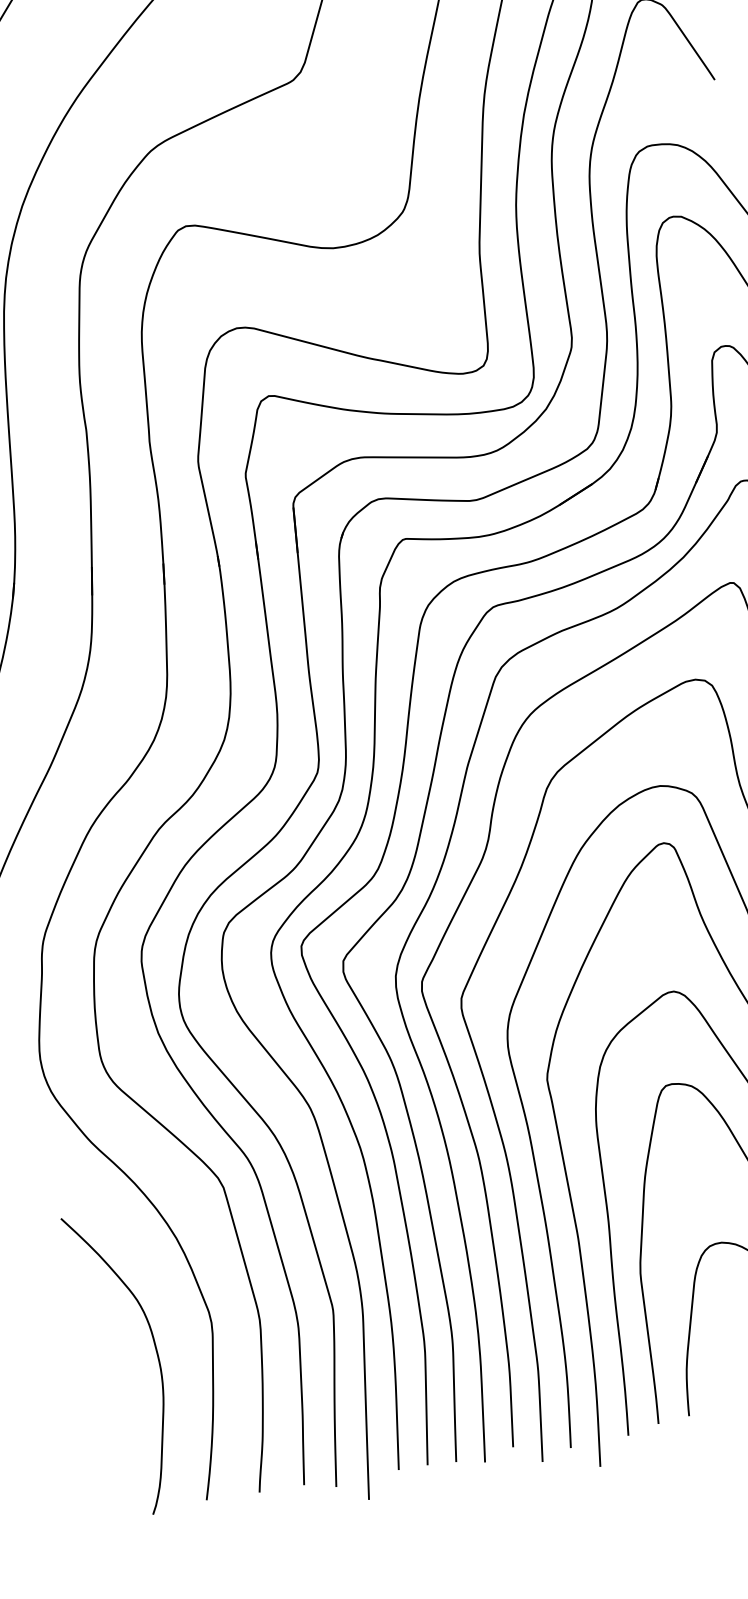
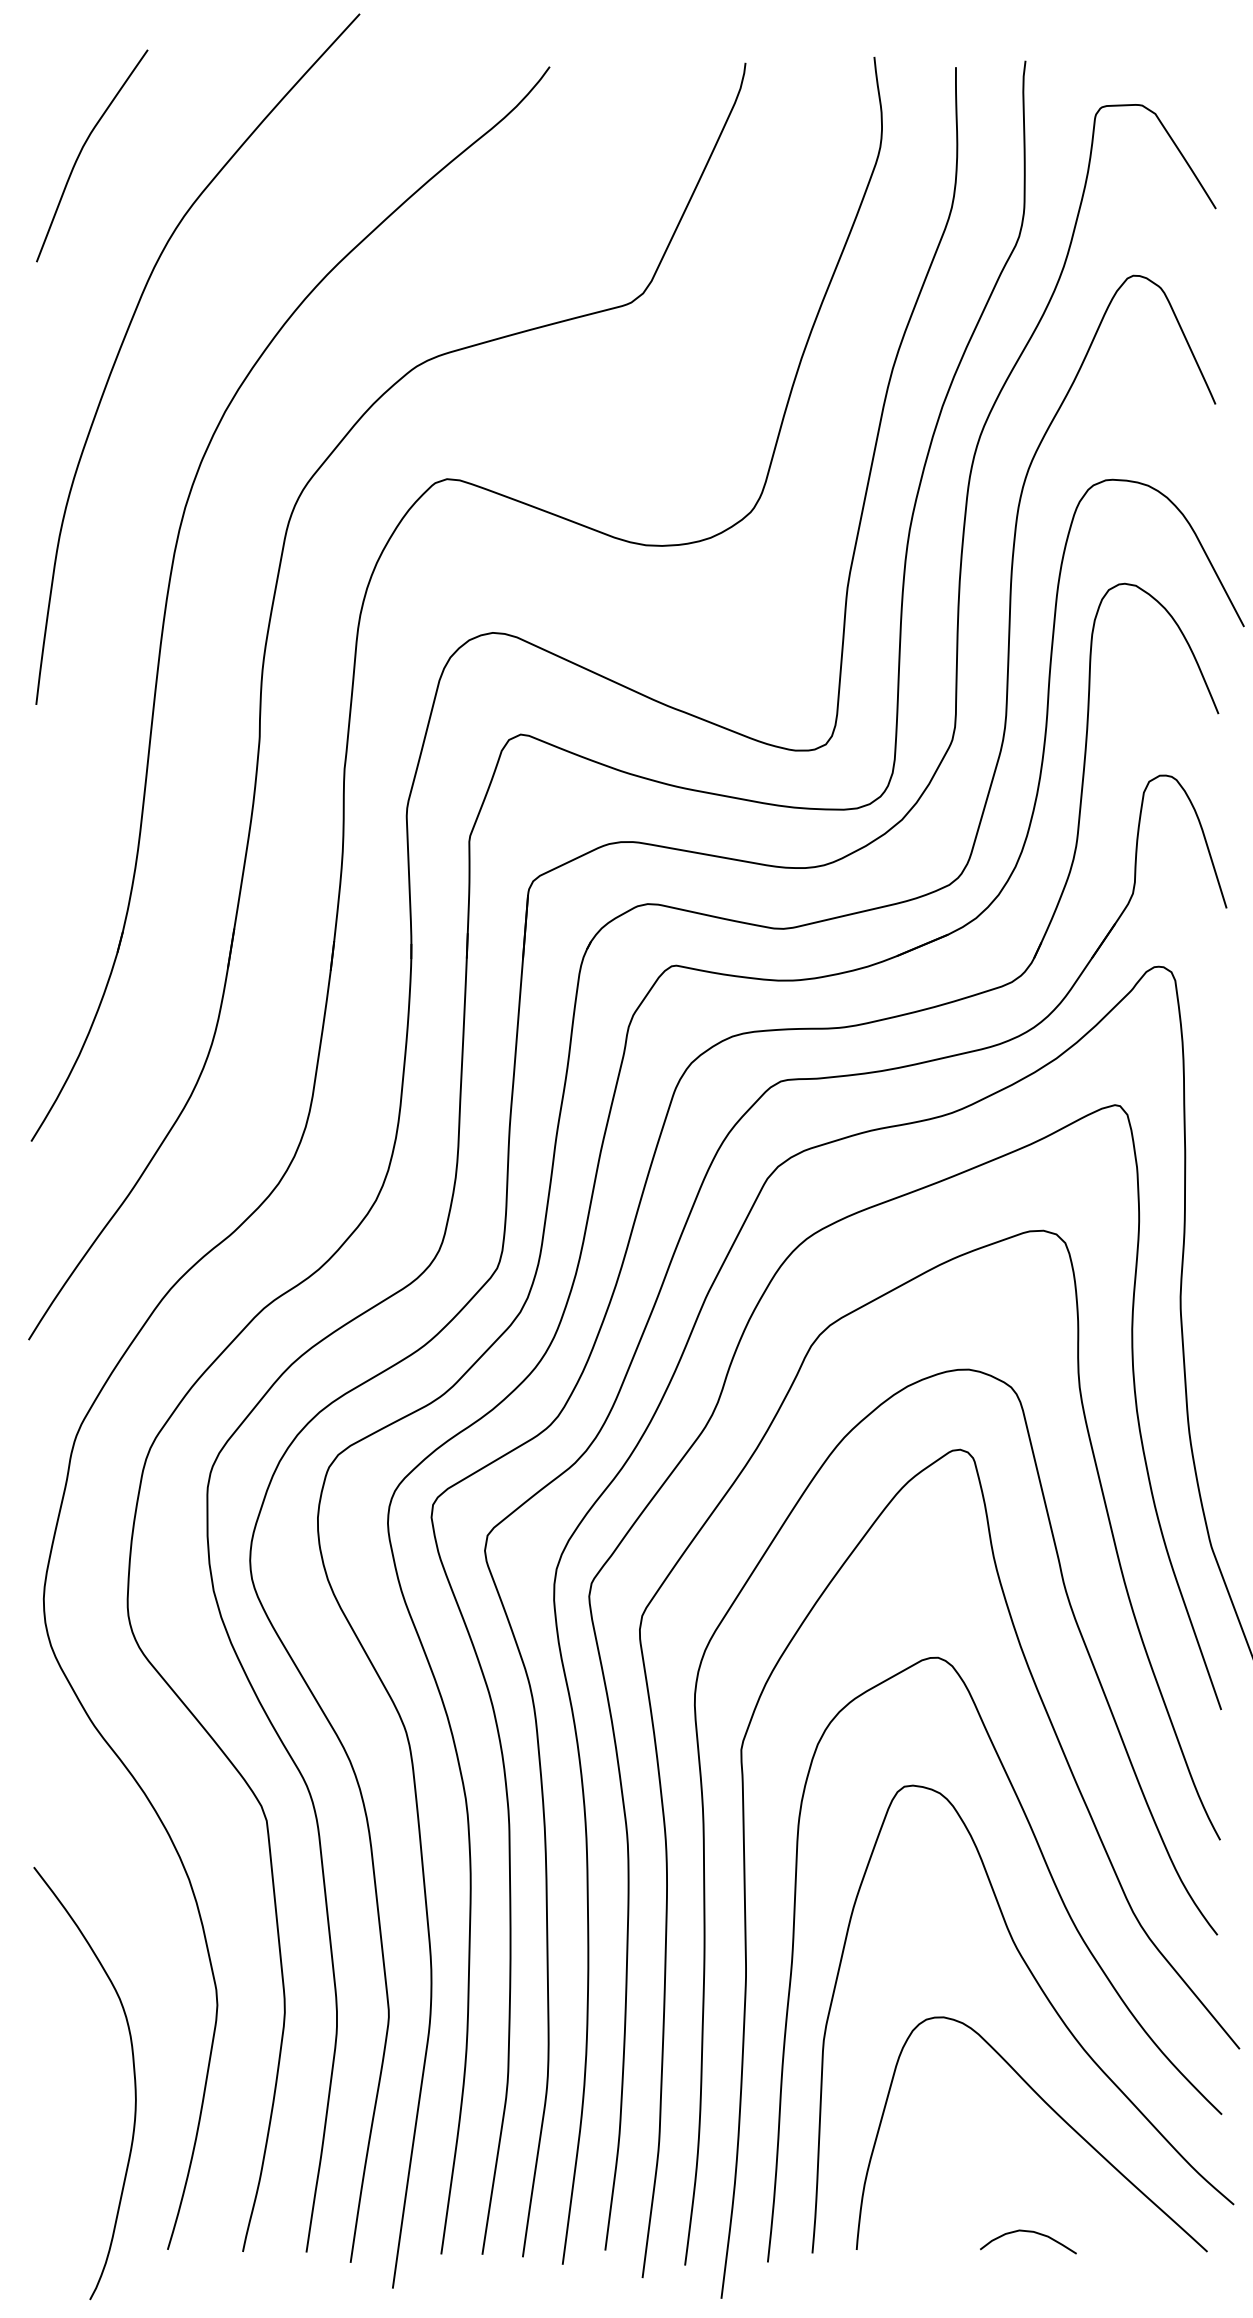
curve: (156, 1352) -> (133, 2075), moved

